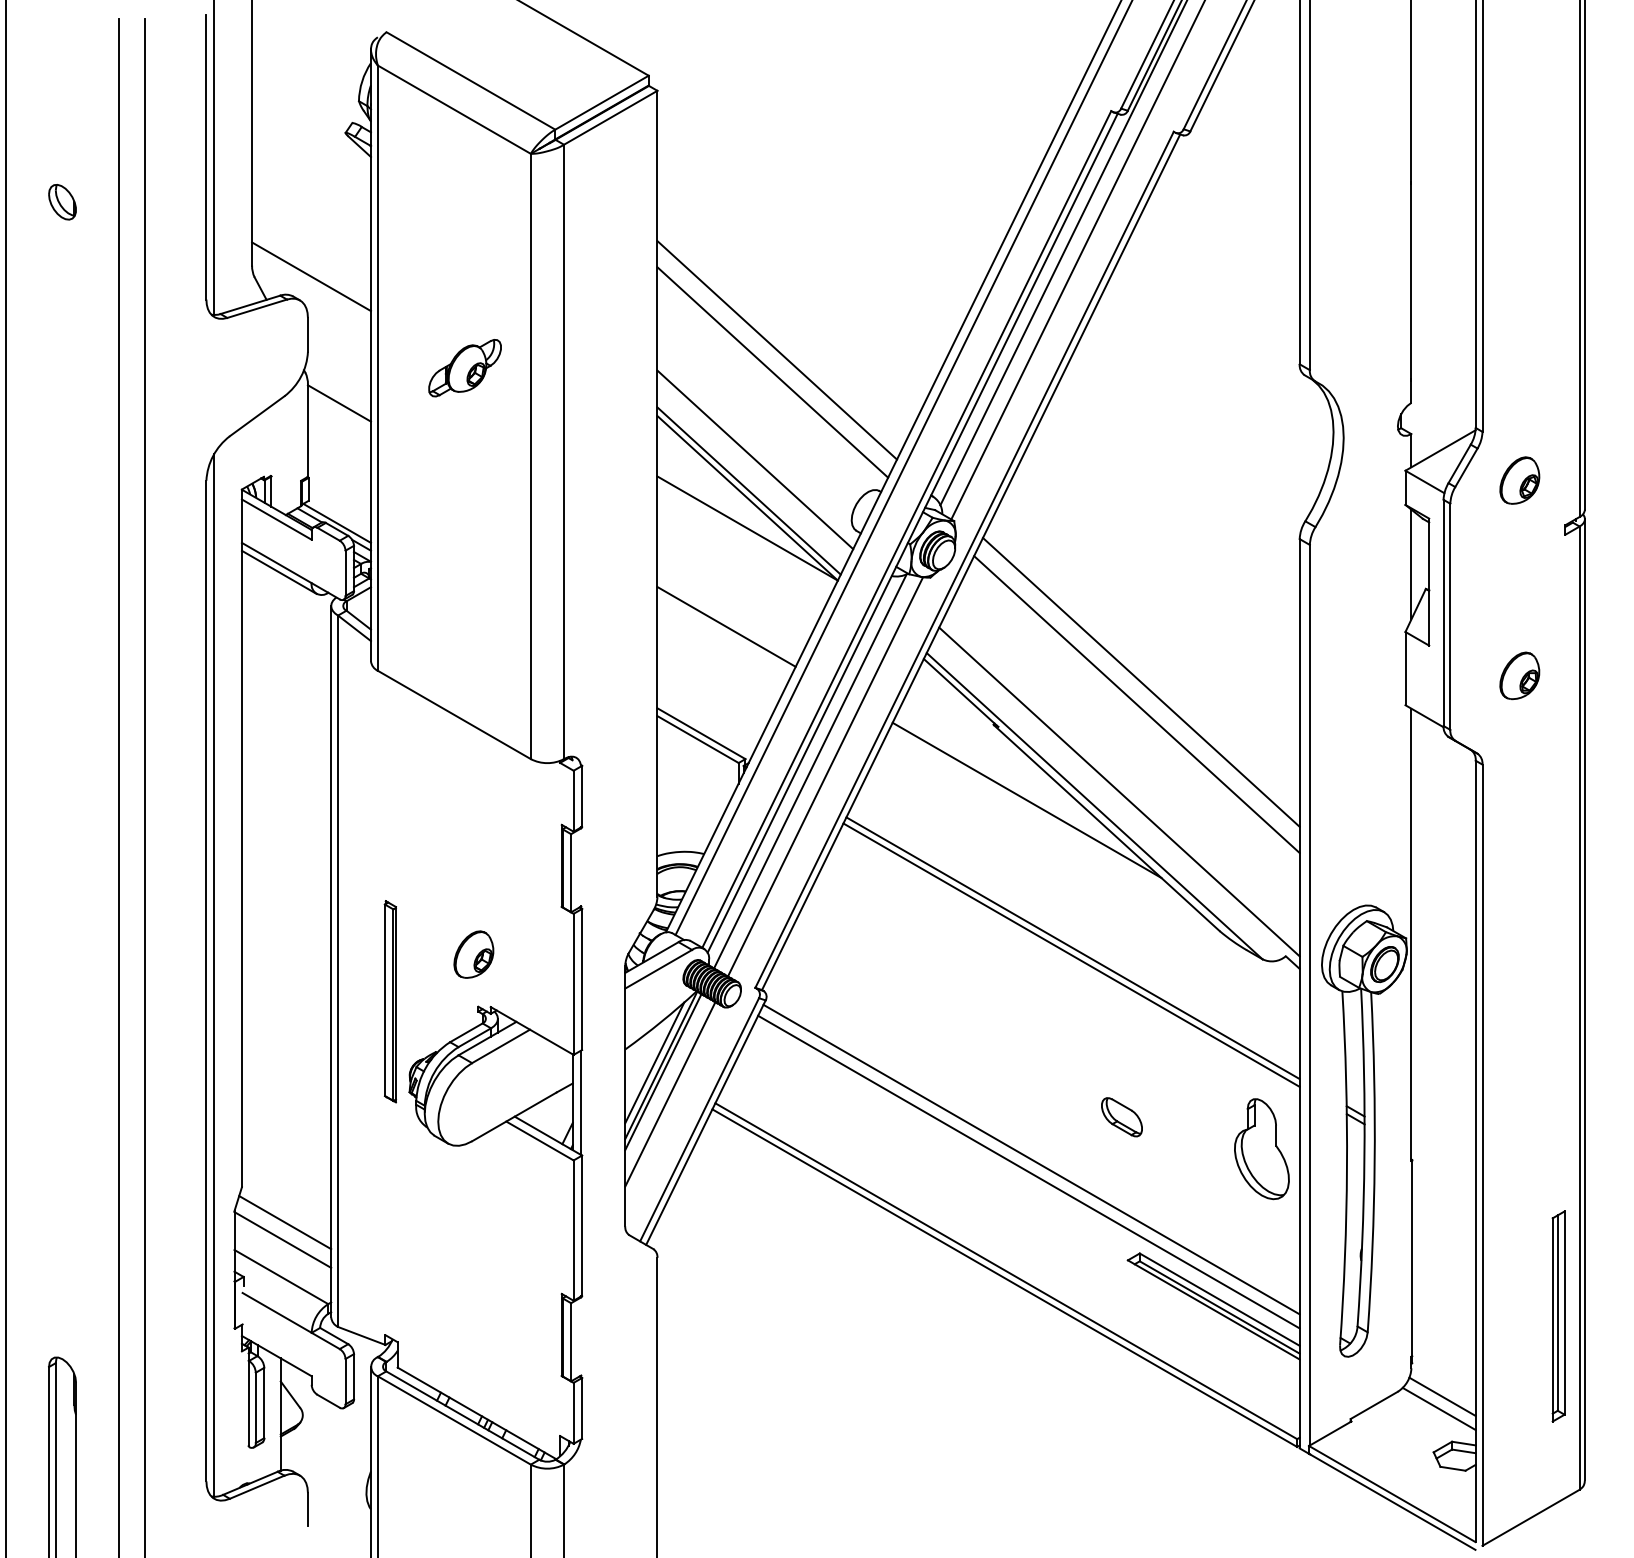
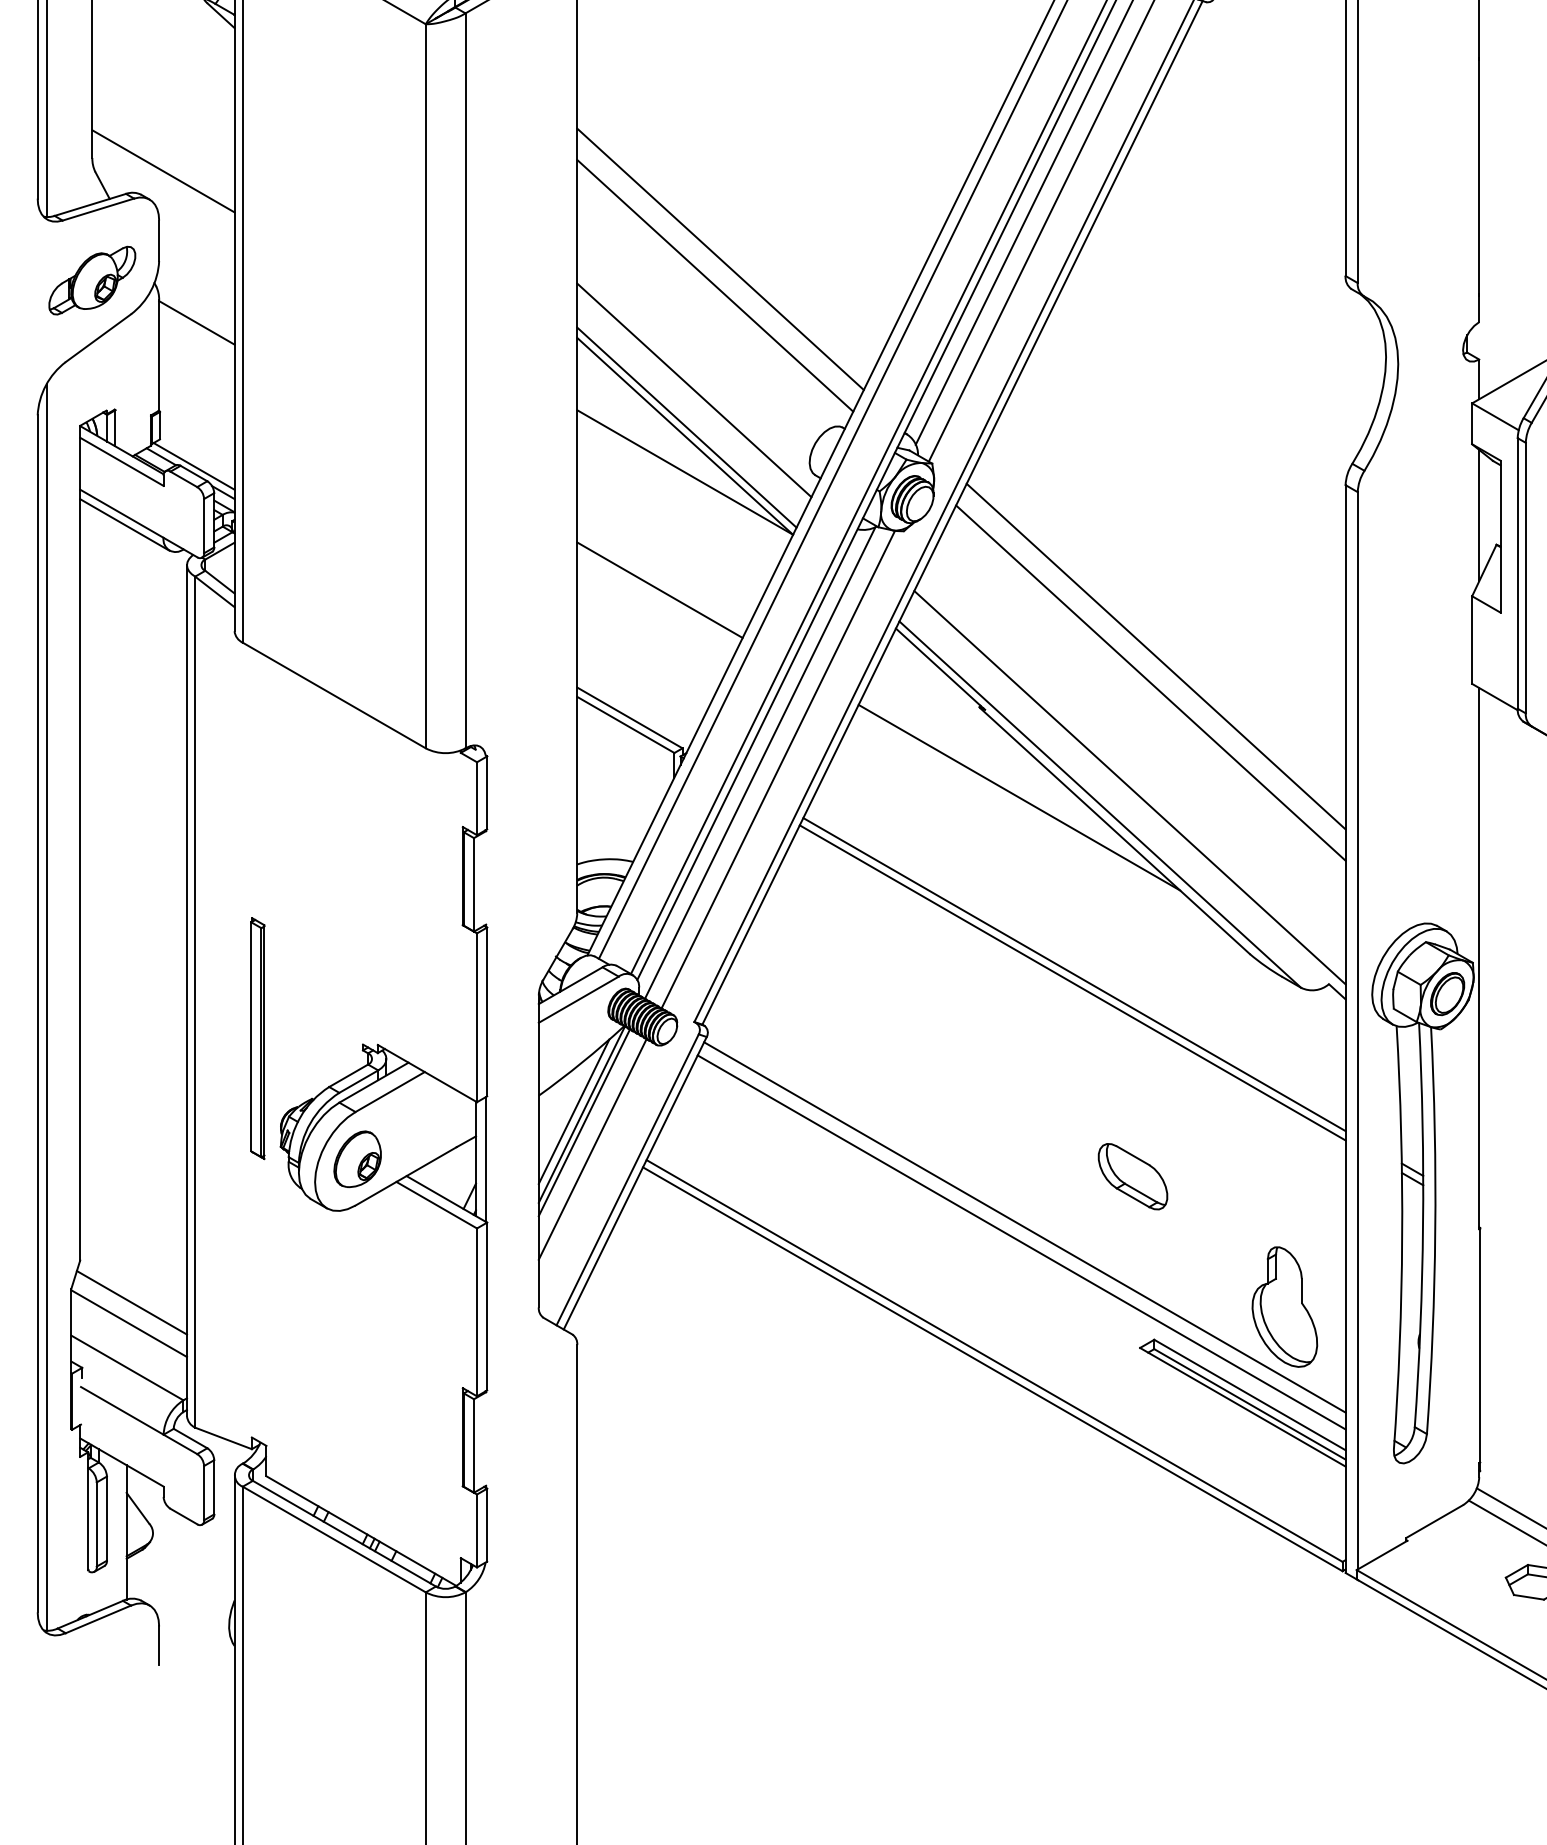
part: (464, 368) -> (91, 281), moved
part: (473, 954) -> (357, 1159), moved
part: (1121, 1117) -> (1132, 1177), size x1.43
part: (1261, 1149) -> (1284, 1307), moved

